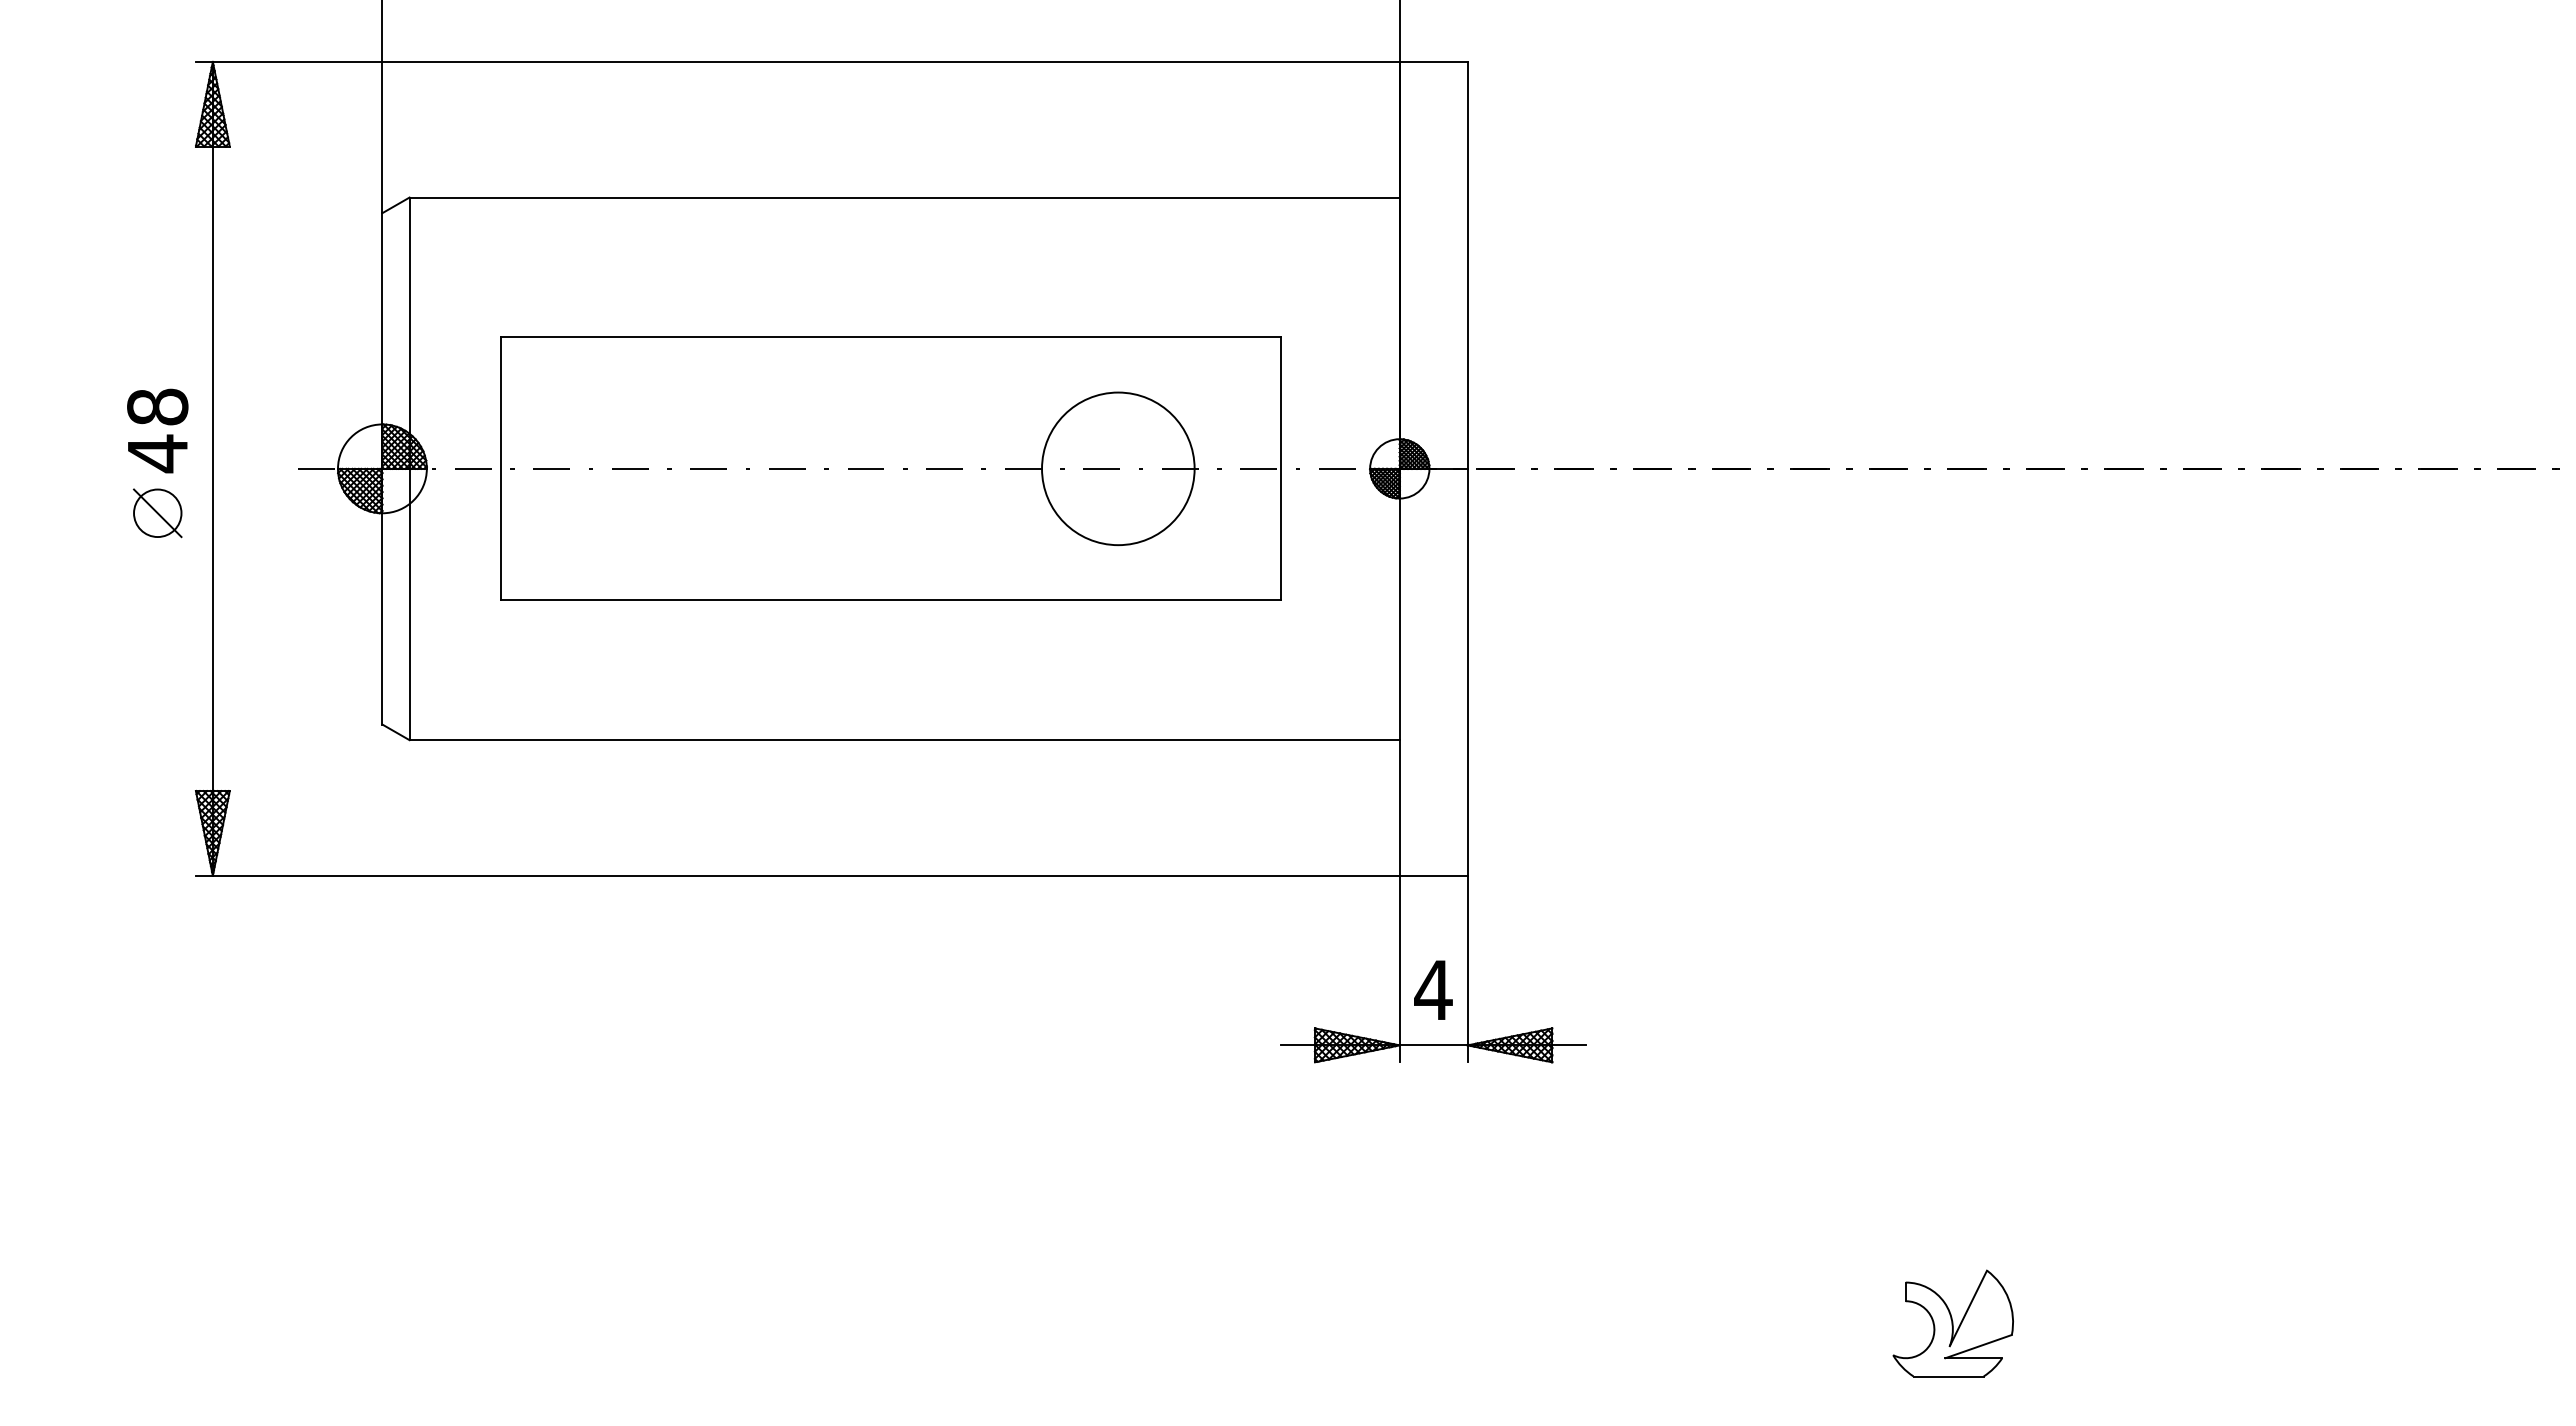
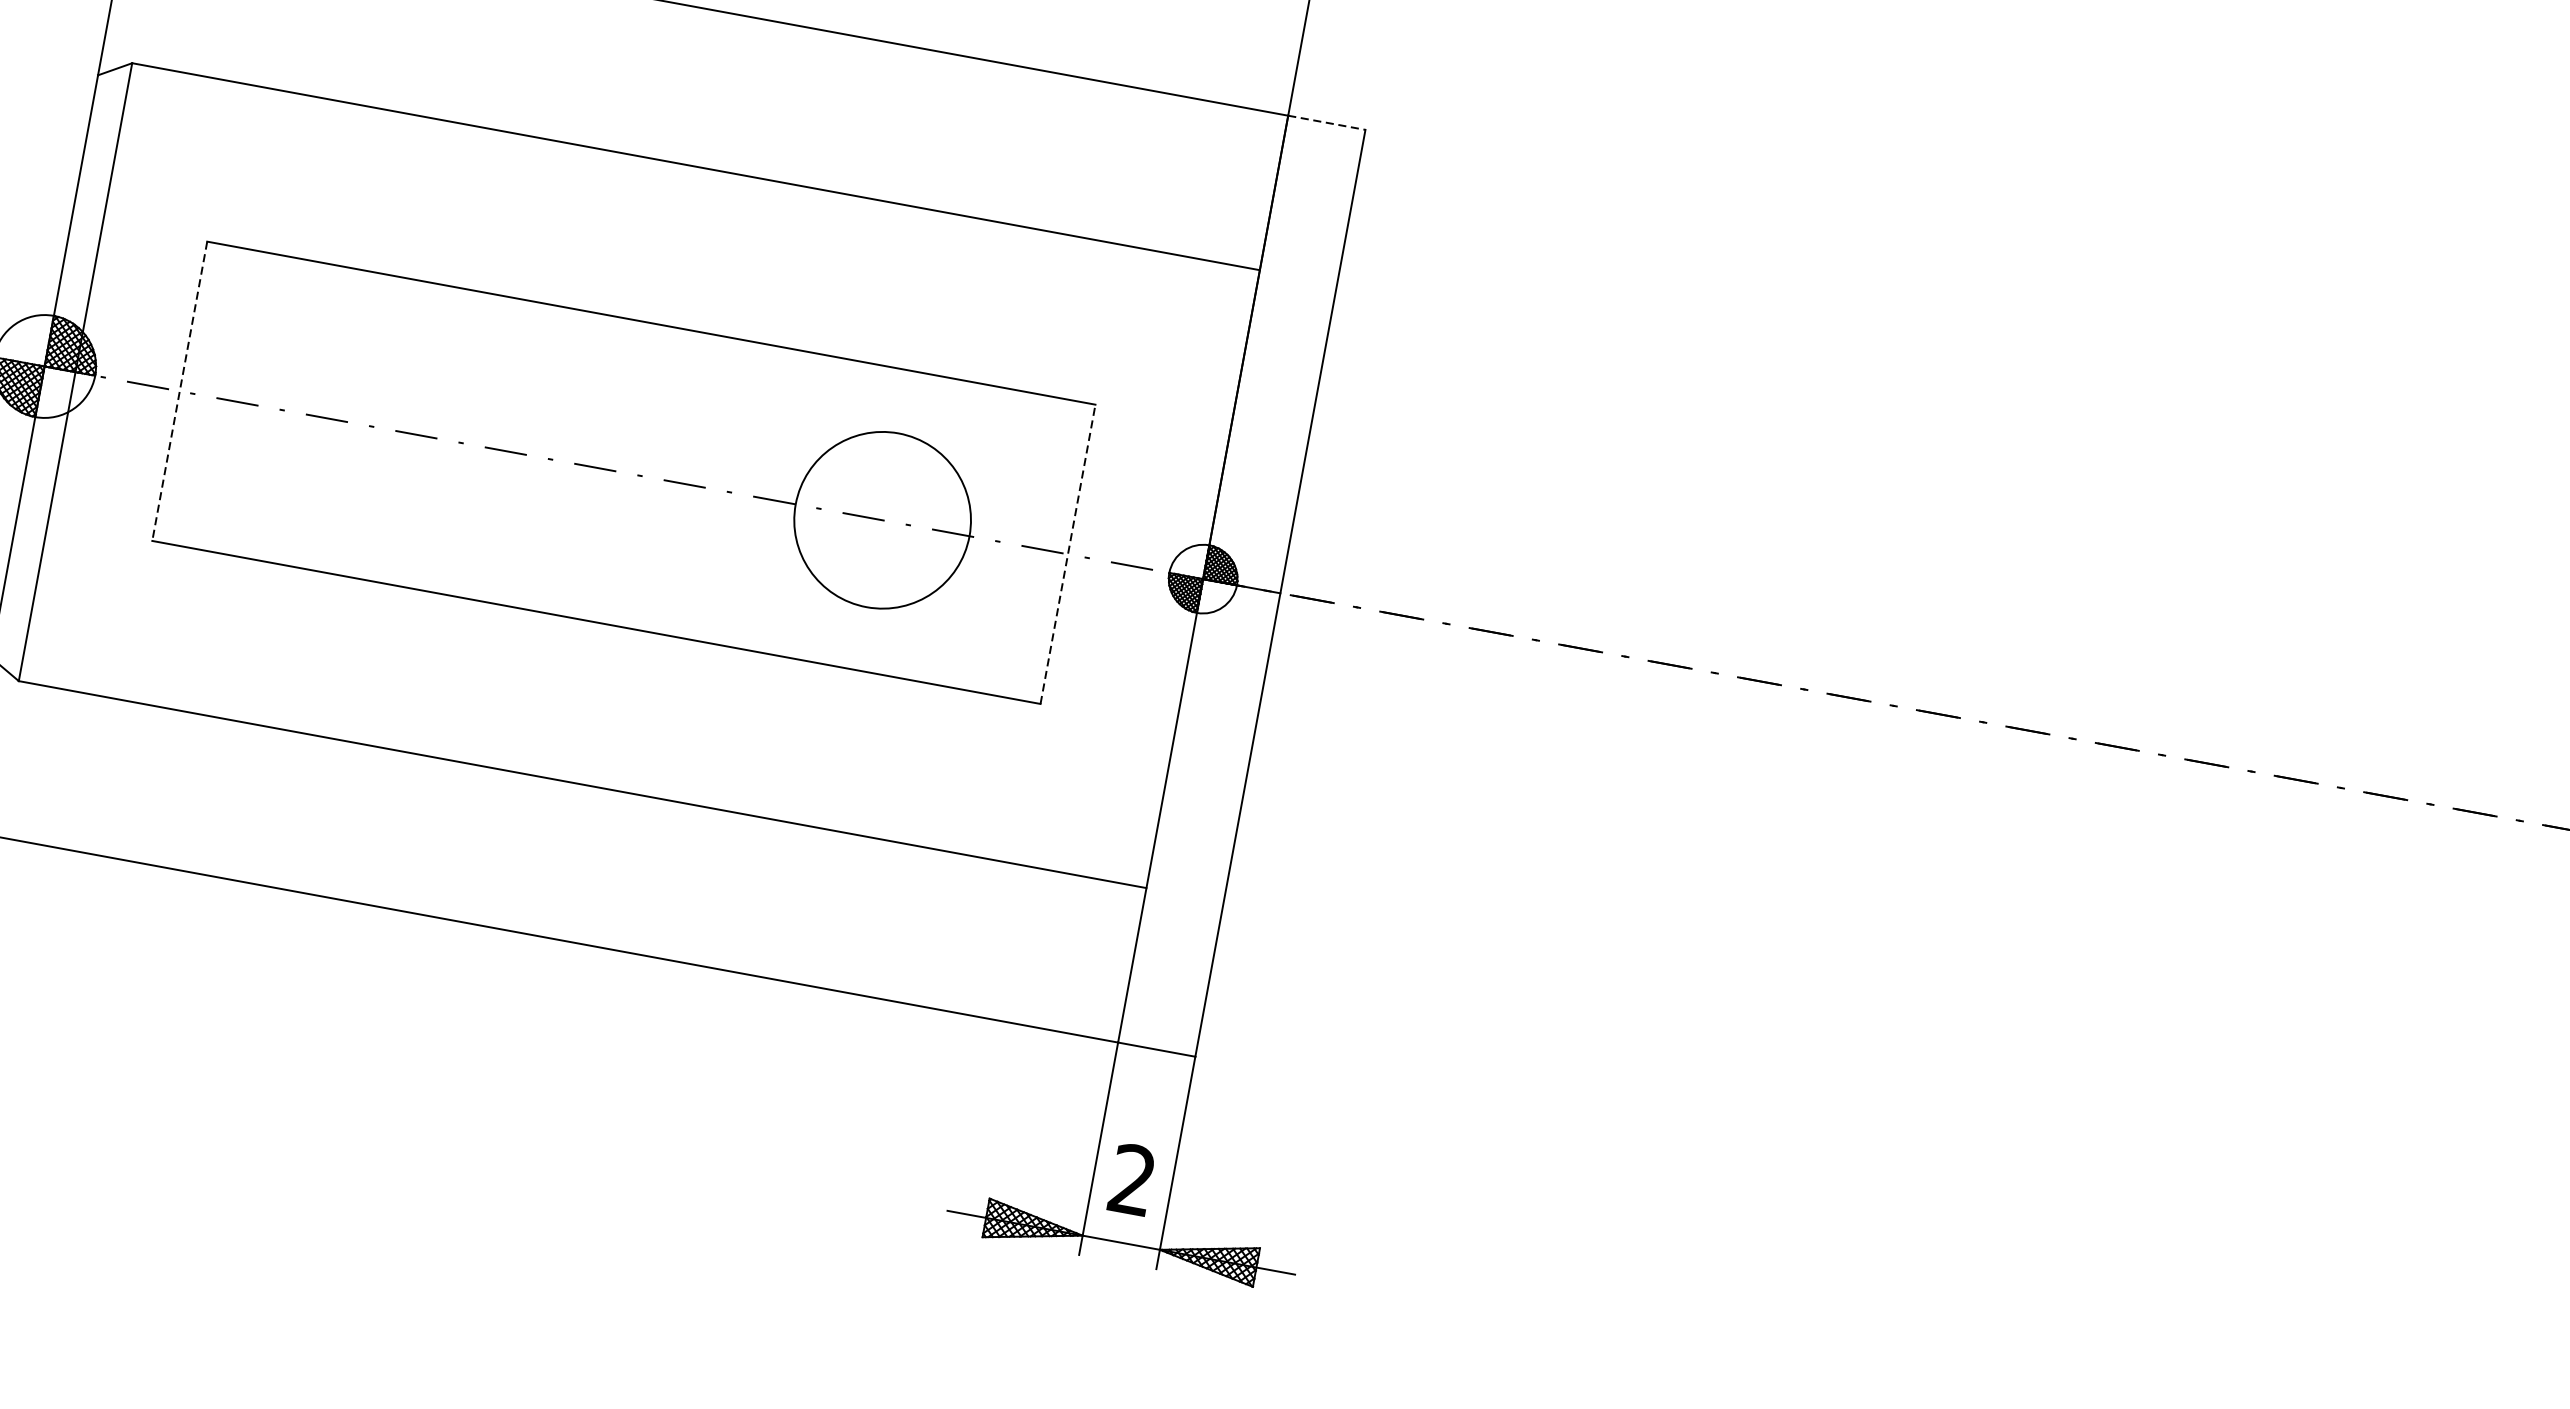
line: (1433, 61) -> (1326, 122), solid -> dashed
line: (1281, 468) -> (1068, 553), solid -> dashed
line: (501, 469) -> (180, 392), solid -> dashed
text: (1433, 989) -> (1132, 1179), 4 -> 2

